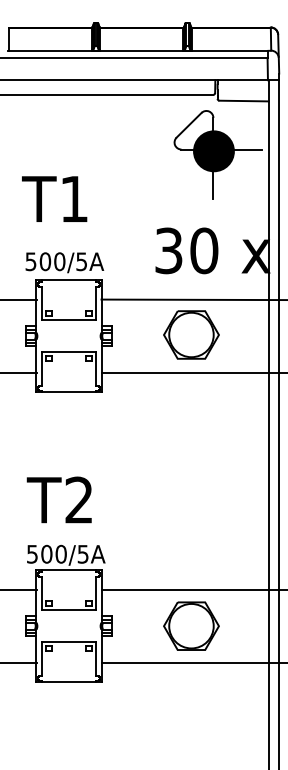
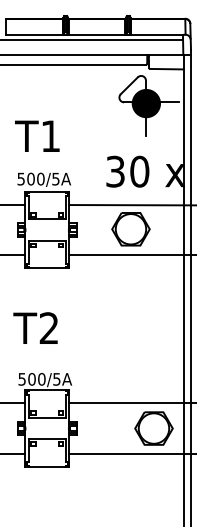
text: (59, 498) -> (35, 327), moved
part: (190, 626) -> (153, 428), moved

